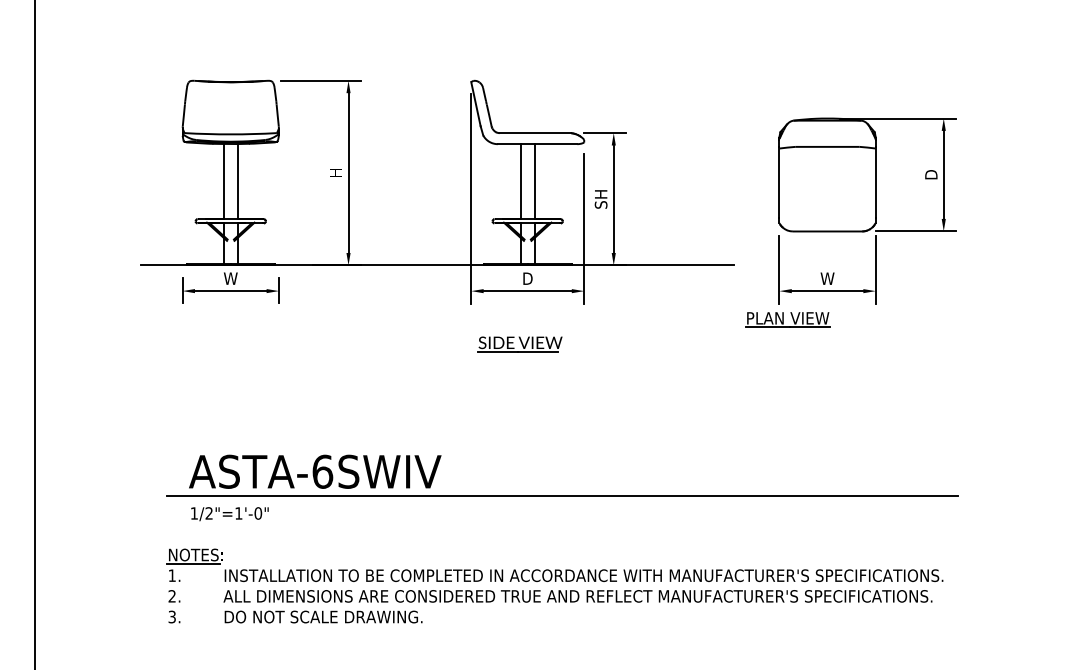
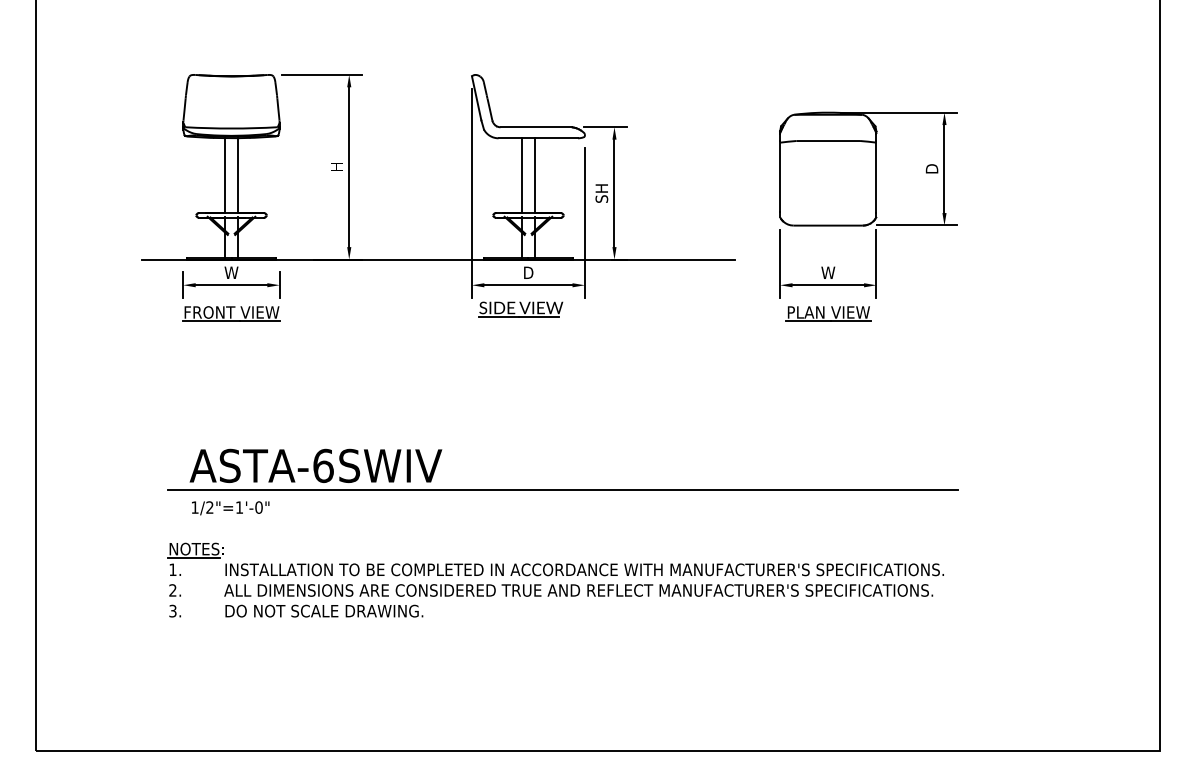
part: (230, 319) -> (231, 313), added
part: (787, 319) -> (828, 313), moved
part: (519, 344) -> (520, 309), moved

